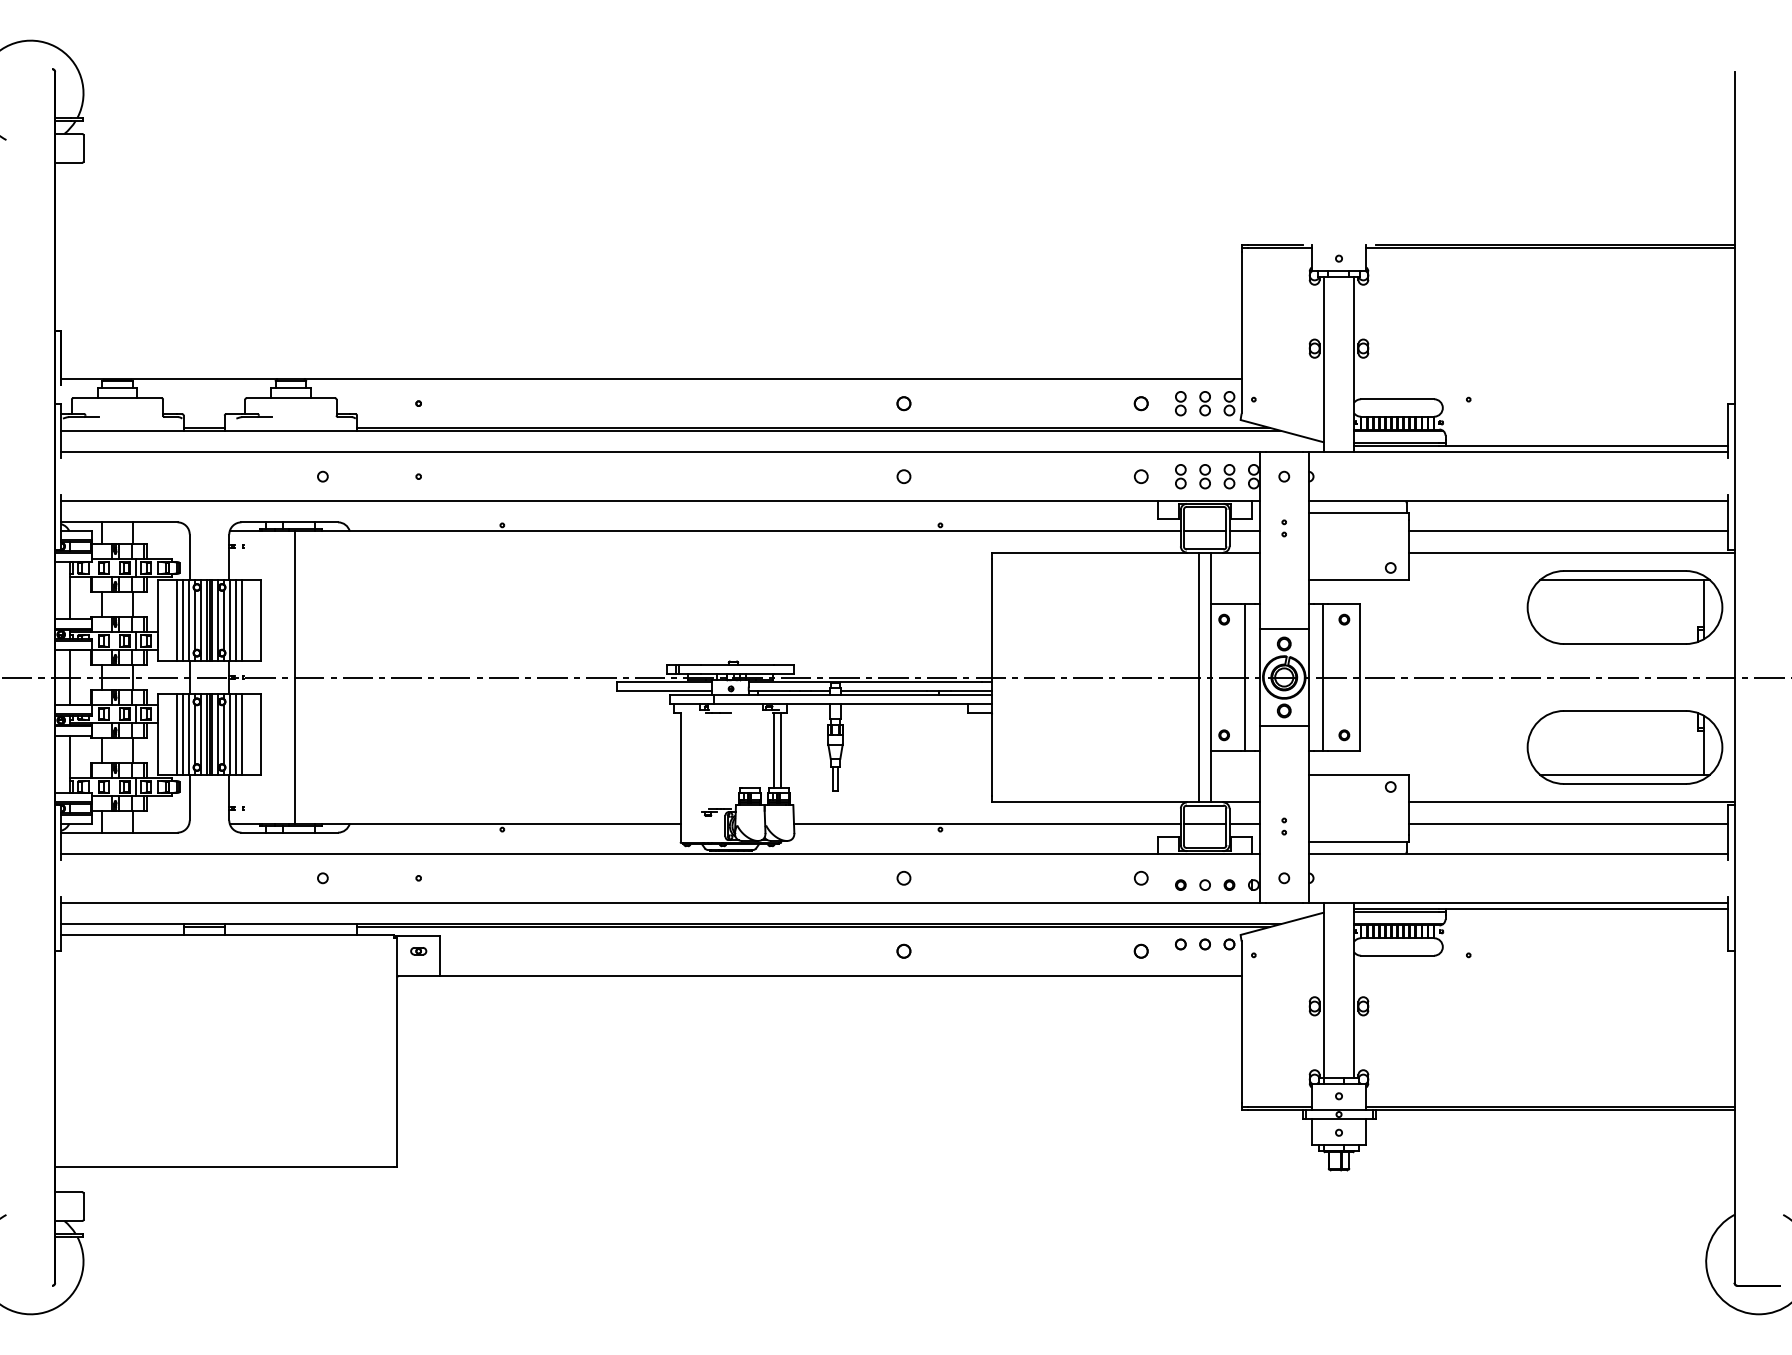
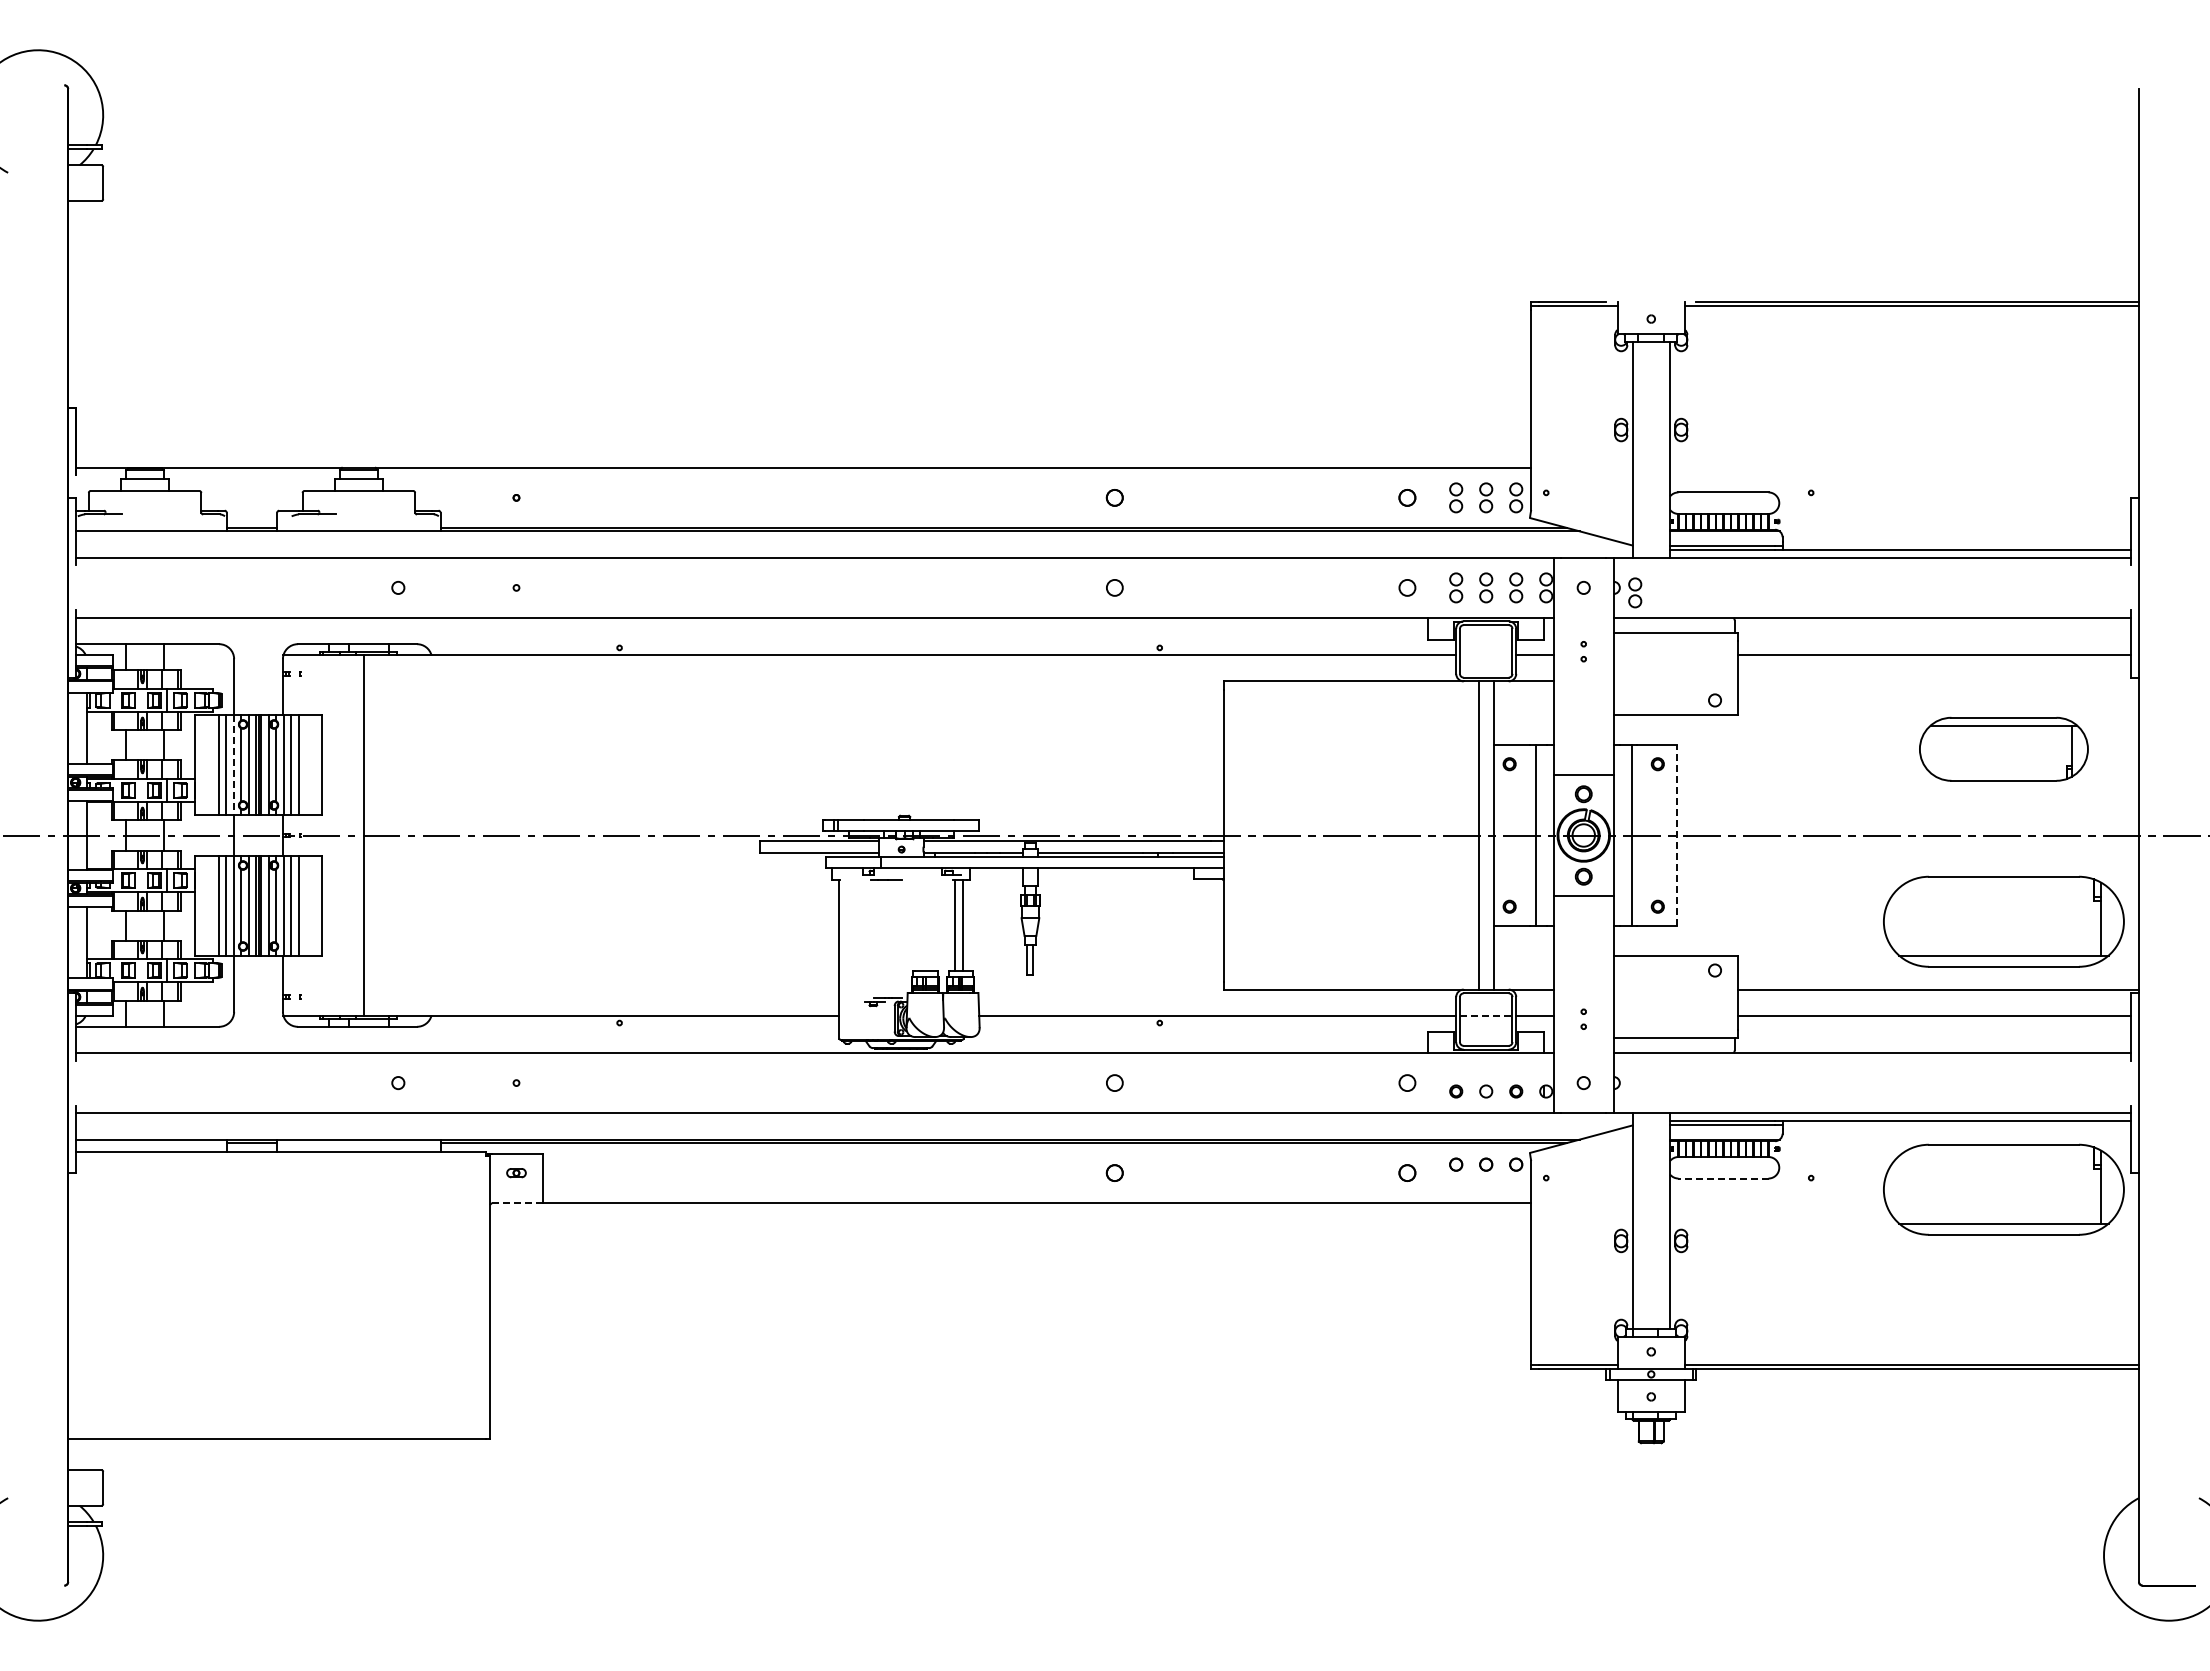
part: (1326, 480) -> (1635, 592), added
line: (1204, 531) -> (1485, 655), removed
line: (1571, 552) -> (1937, 681), removed
part: (1624, 607) -> (2003, 749), size x0.7
line: (189, 620) -> (233, 765), solid -> dashed
line: (1359, 677) -> (1676, 835), solid -> dashed
line: (1205, 823) -> (1486, 1015), solid -> dashed
line: (1397, 955) -> (1723, 1178), solid -> dashed
part: (1624, 964) -> (2003, 1189), added
line: (419, 975) -> (517, 1203), solid -> dashed

